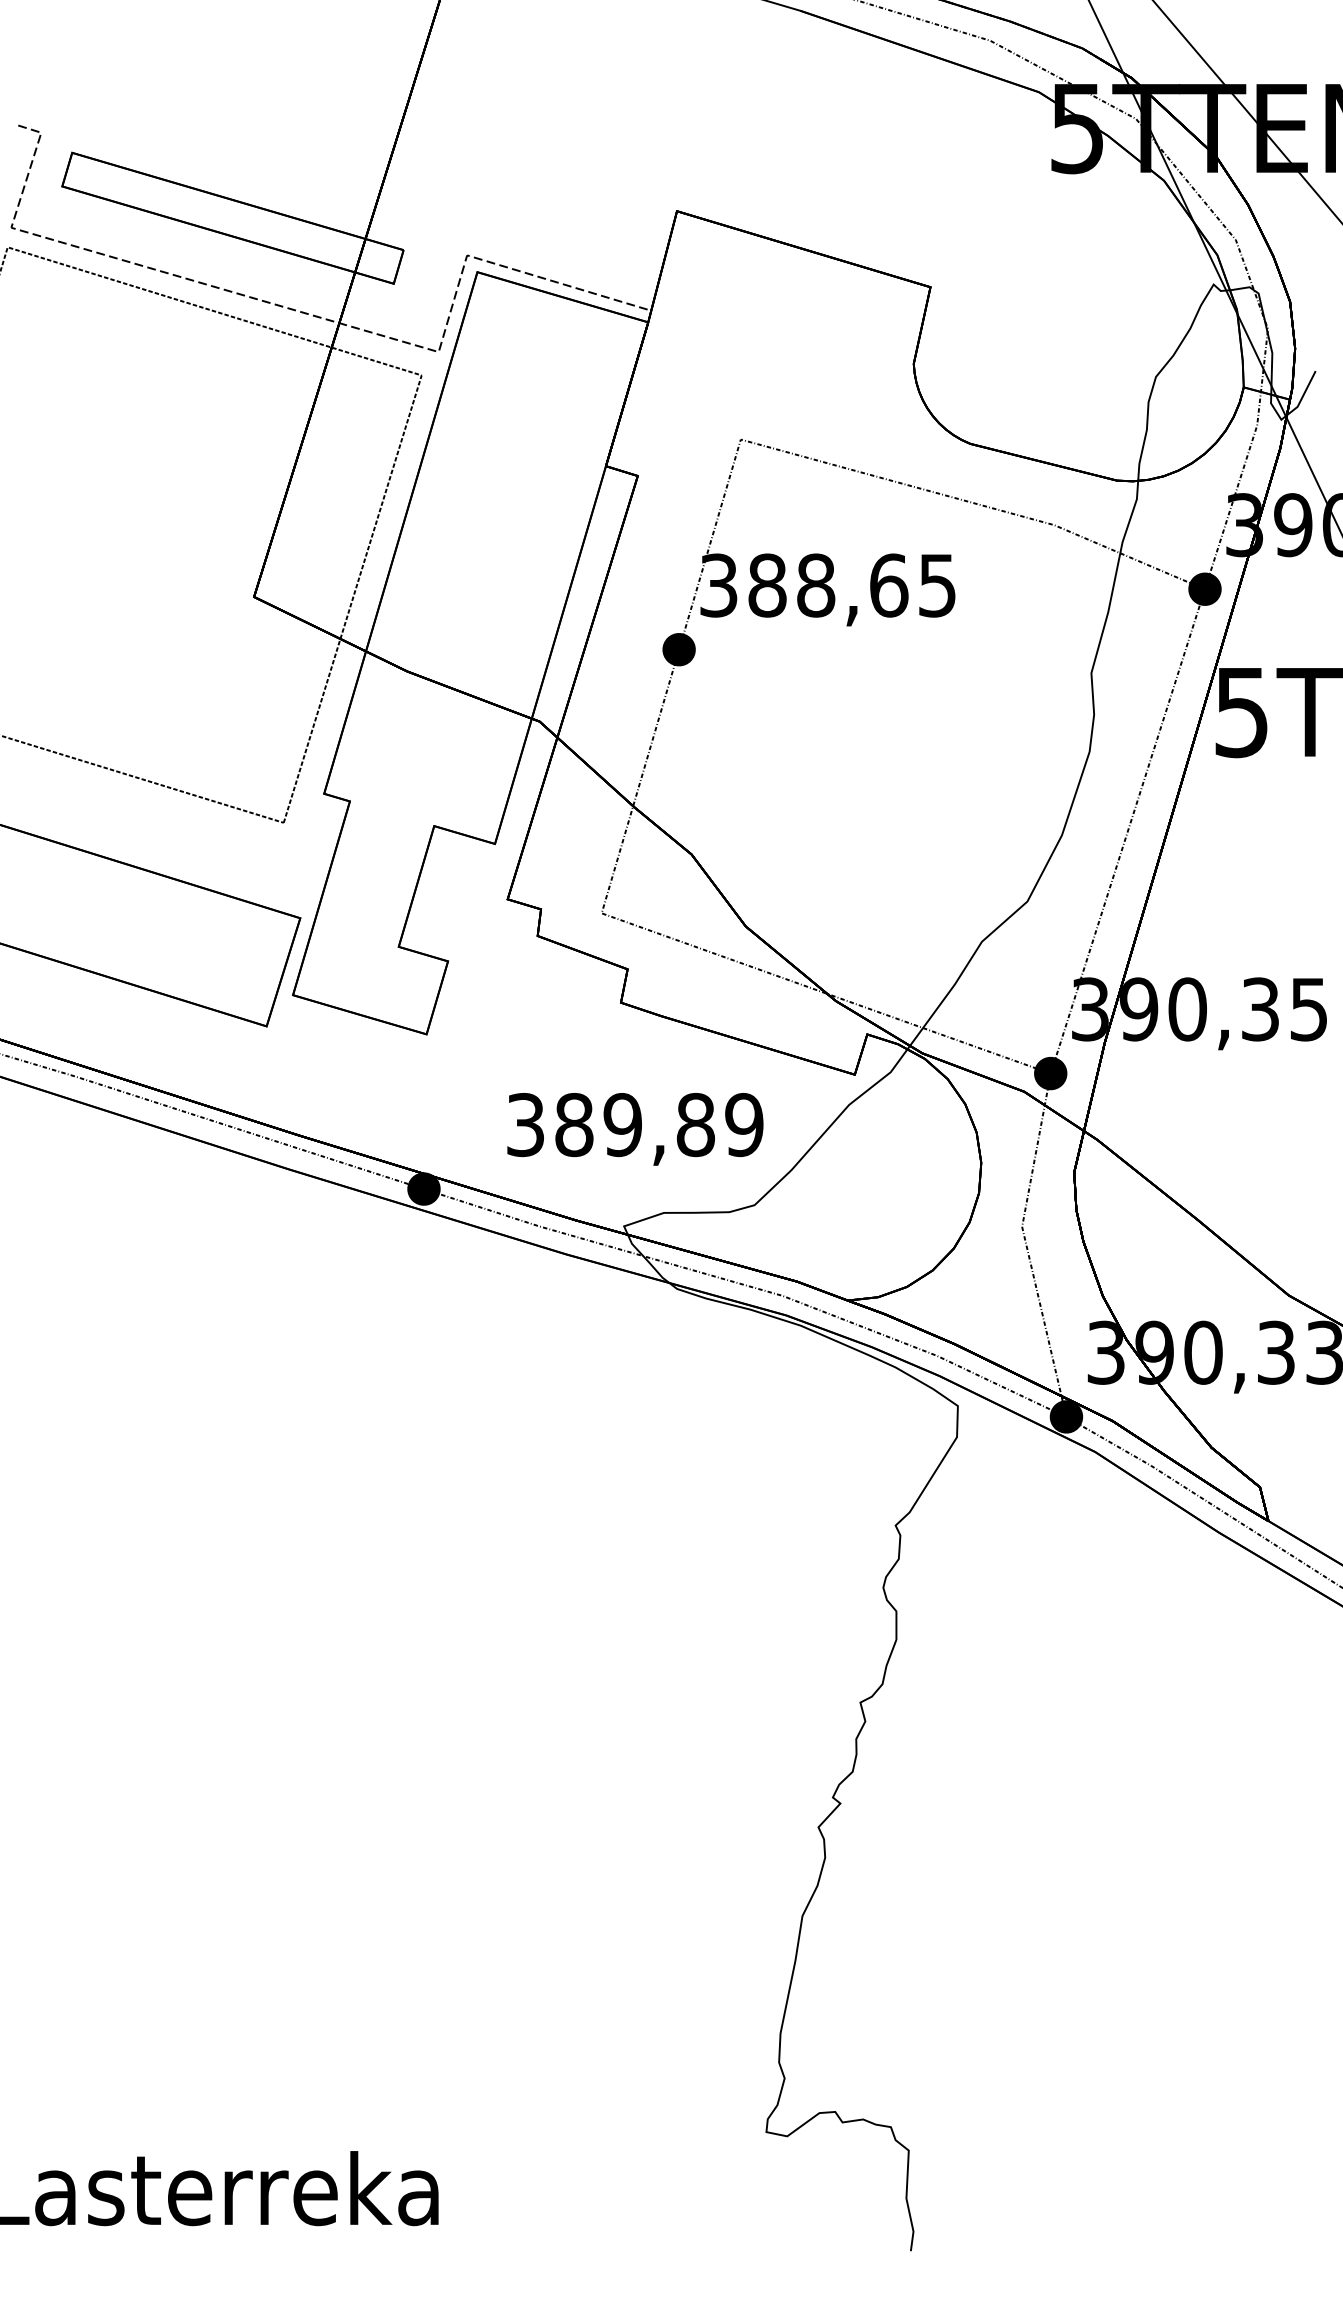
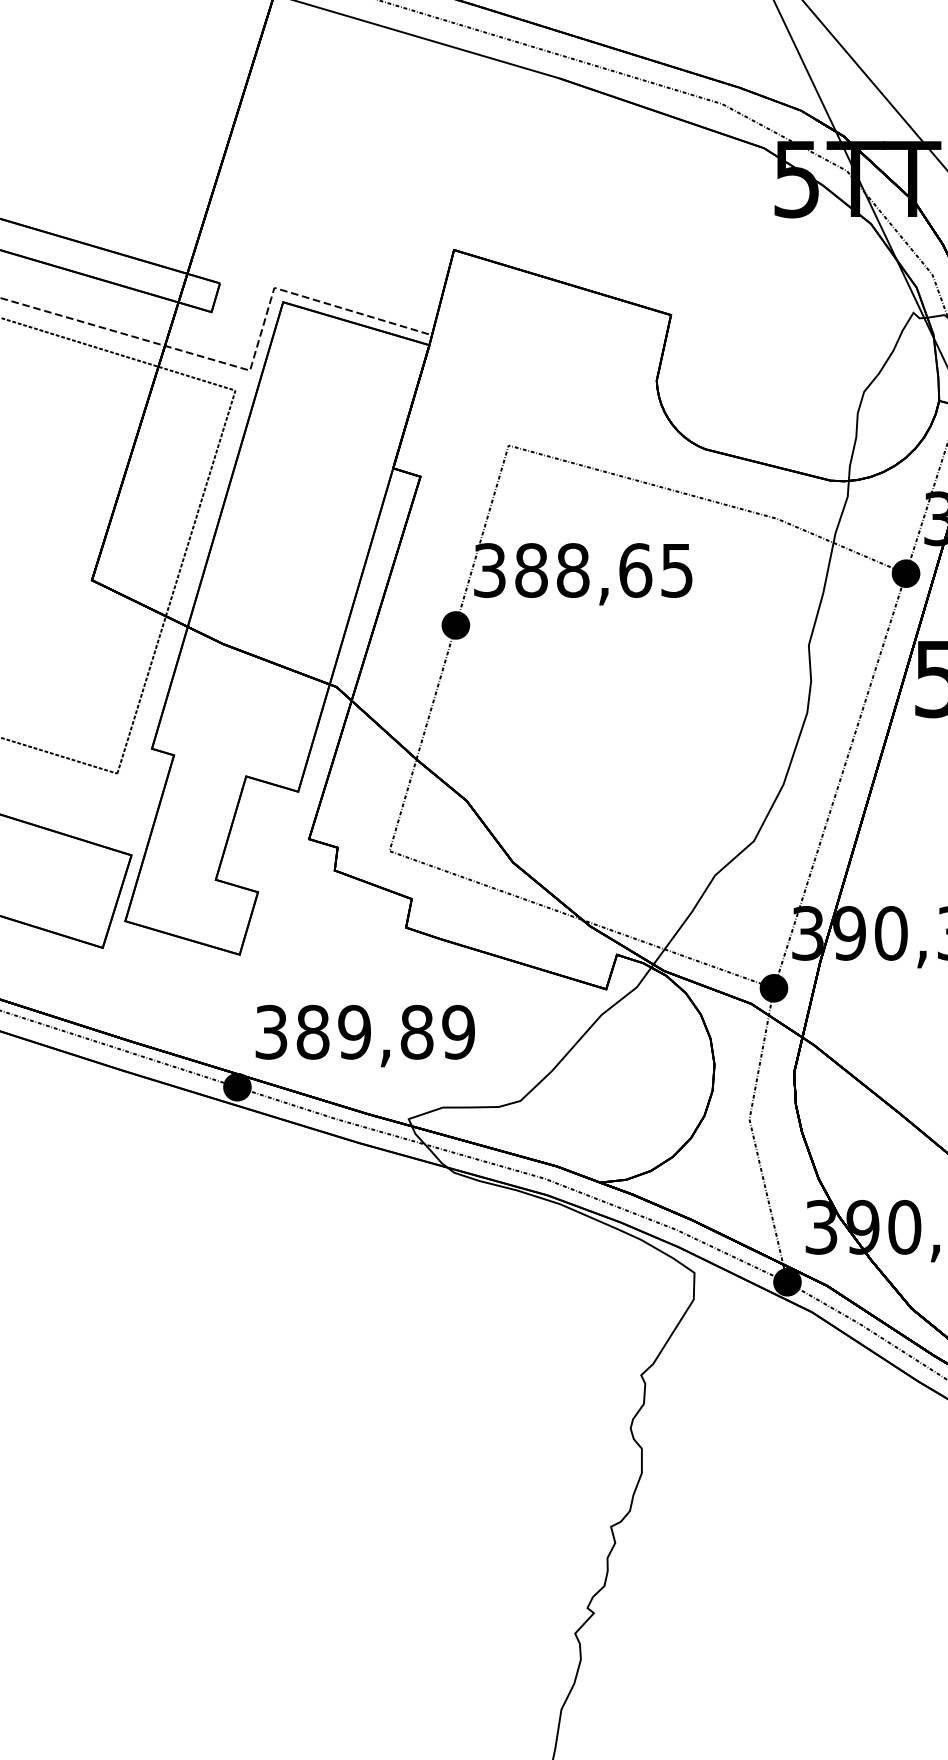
text: (635, 1129) -> (365, 1036), moved

